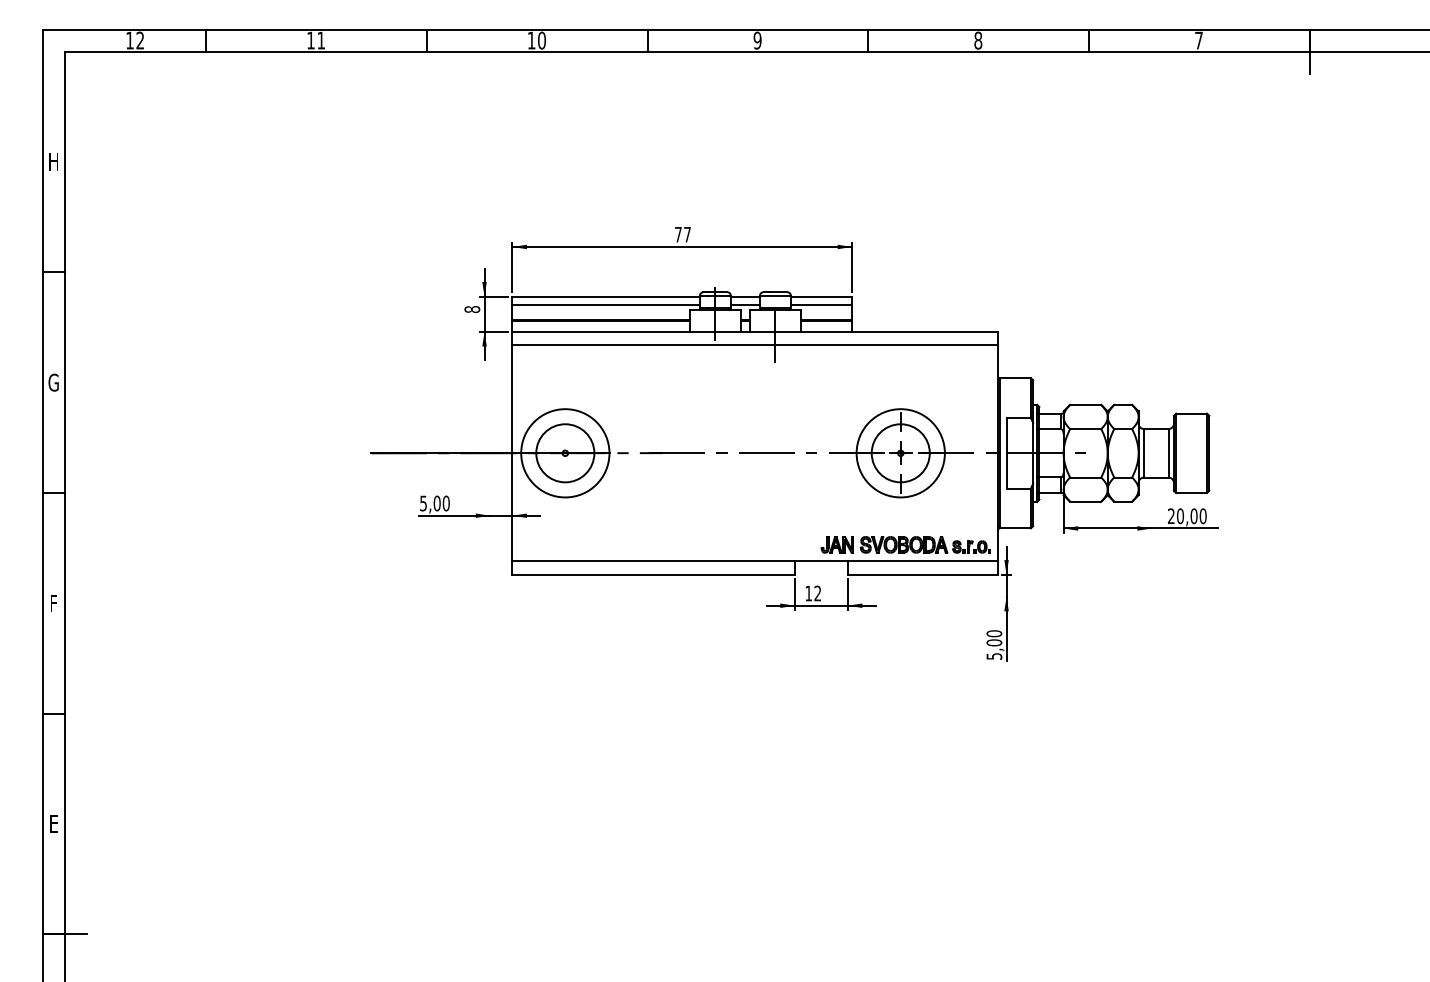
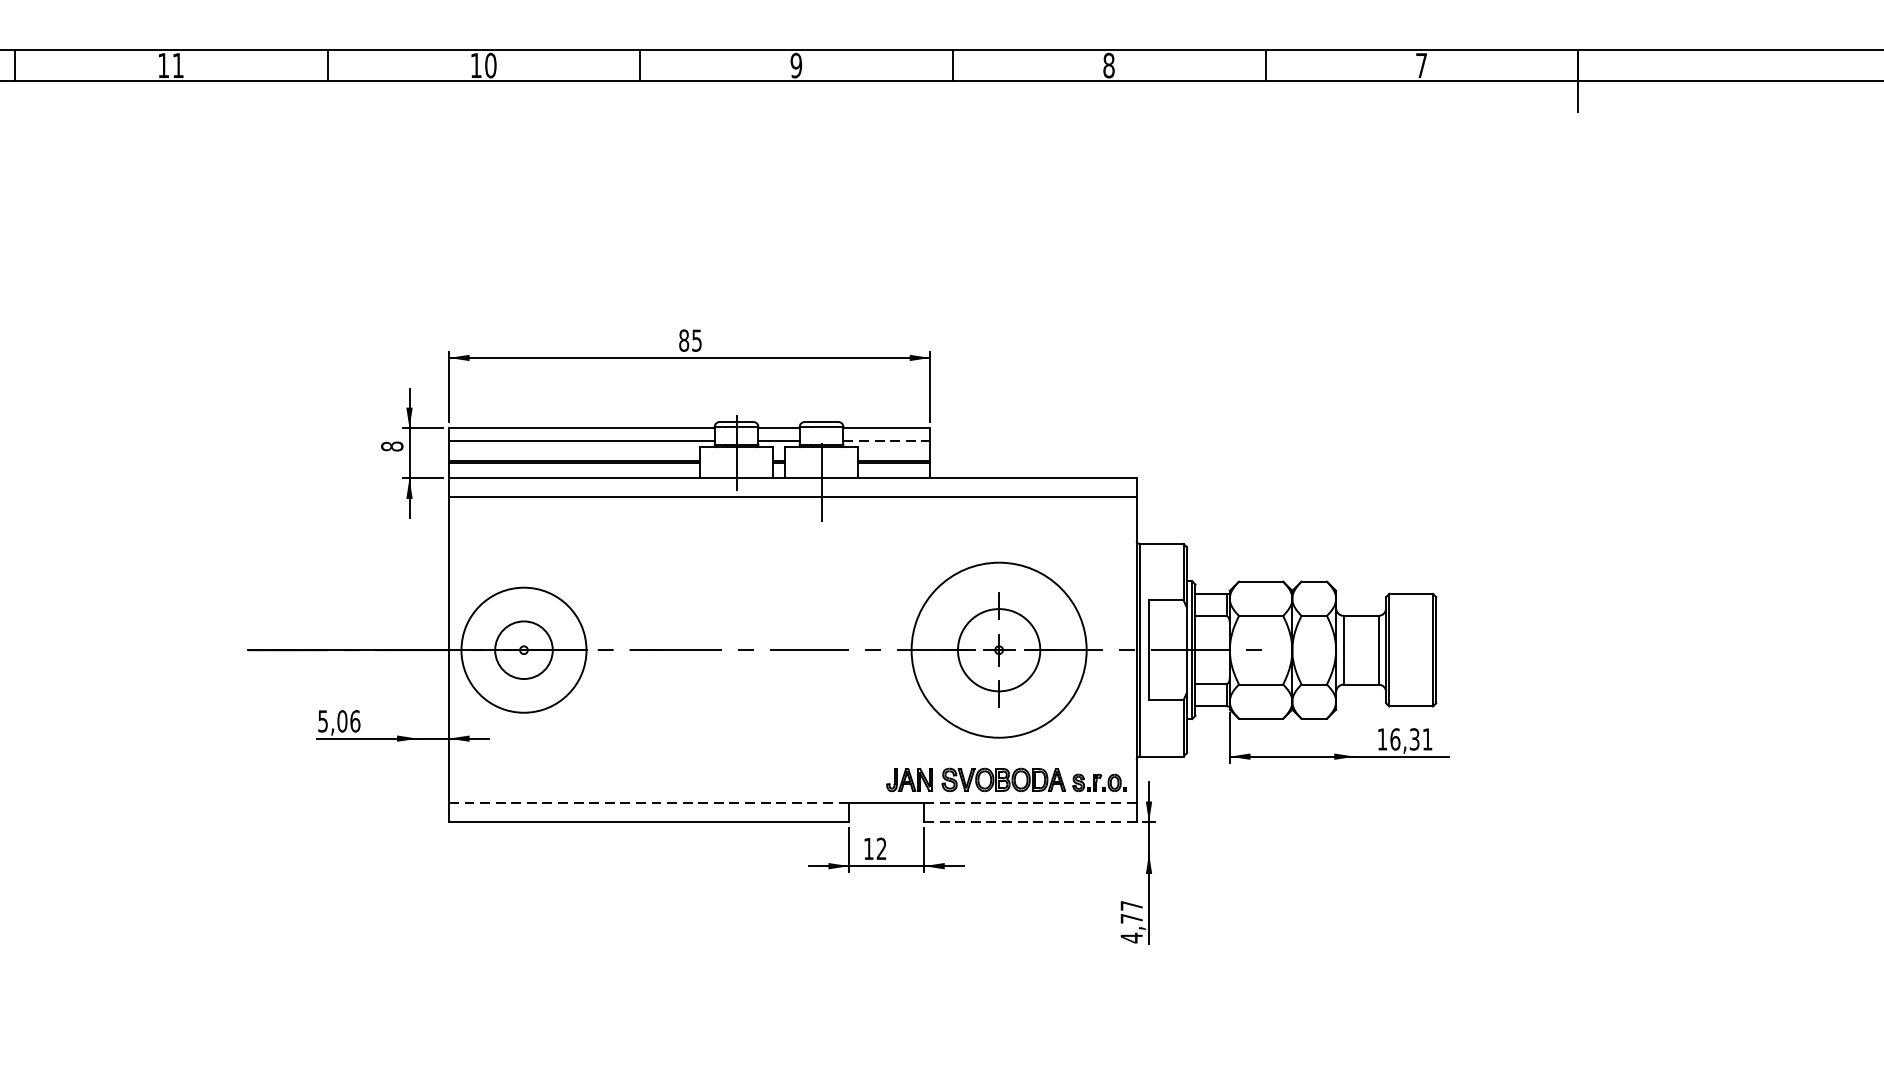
text: (682, 234) -> (689, 340), 77 -> 85
line: (821, 305) -> (886, 440), solid -> dashed
circle: (565, 453) -> (524, 650), size x0.7
circle: (900, 453) -> (998, 650), size x1.4
text: (446, 503) -> (355, 721), 5,00 -> 5,06
text: (1187, 516) -> (1405, 739), 20,00 -> 16,31
line: (654, 561) -> (650, 803), solid -> dashed
line: (923, 561) -> (1031, 803), solid -> dashed
line: (923, 574) -> (1031, 821), solid -> dashed
text: (994, 645) -> (1131, 922), 5,00 -> 4,77

